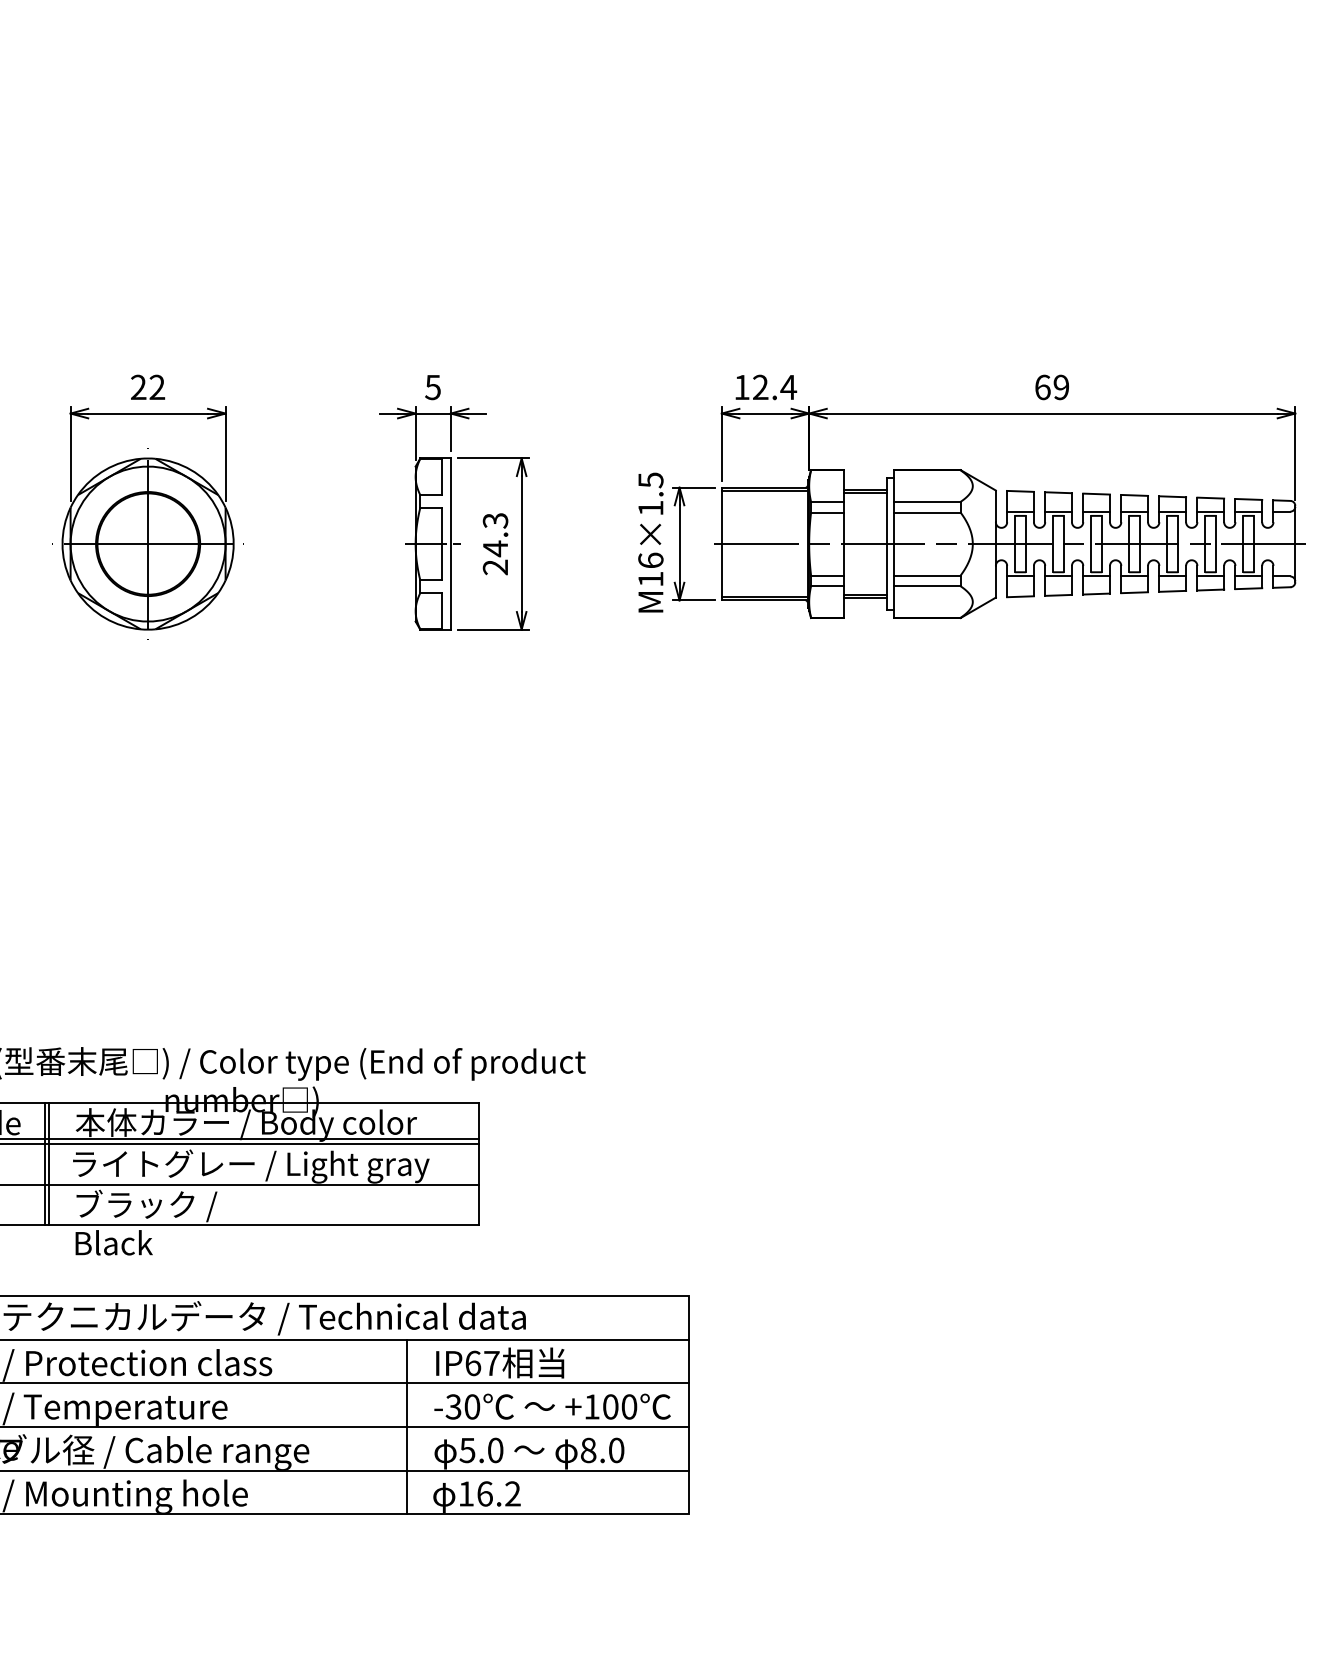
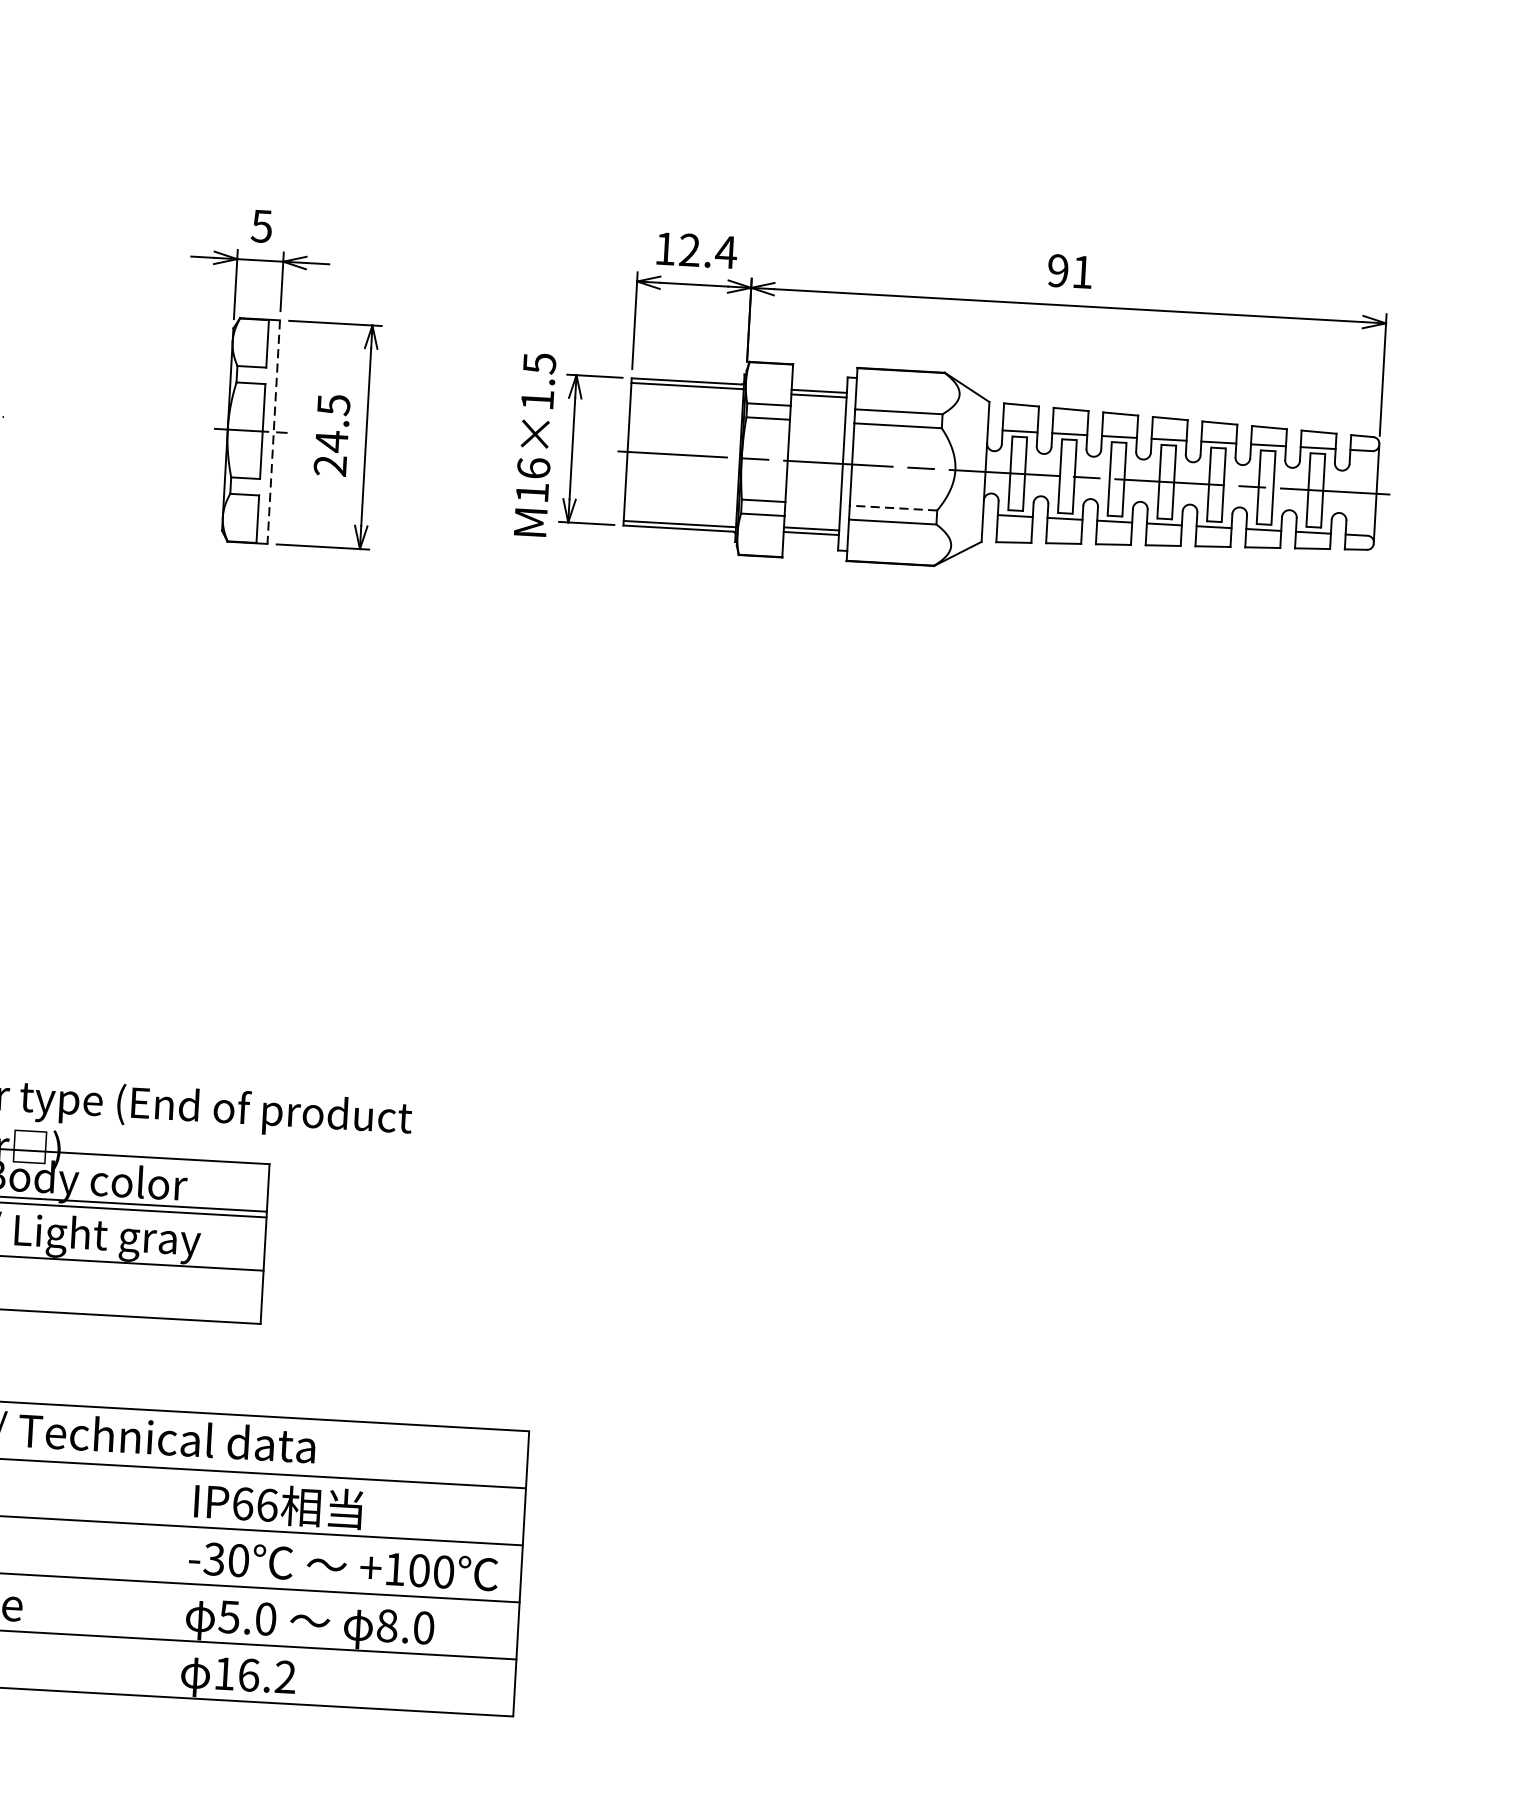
text: (1051, 387) -> (1069, 271), 69 -> 91
text: (494, 520) -> (332, 404), 24.3 -> 24.5
line: (450, 544) -> (273, 432), solid -> dashed
line: (926, 575) -> (892, 507), solid -> dashed
text: (491, 1363) -> (266, 1505), IP67 -> IP66
line: (406, 1426) -> (151, 1581), removed

